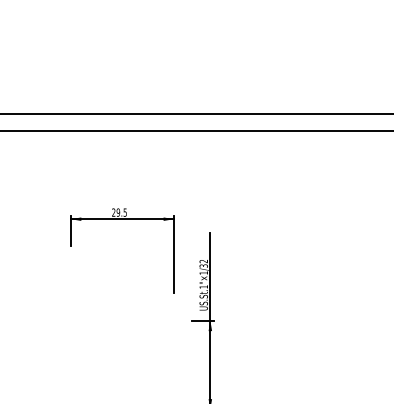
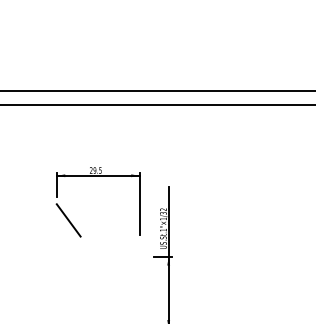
line: (85, 274) -> (68, 220), added

